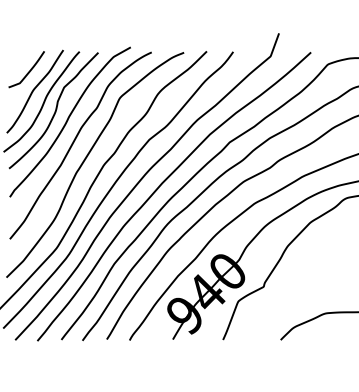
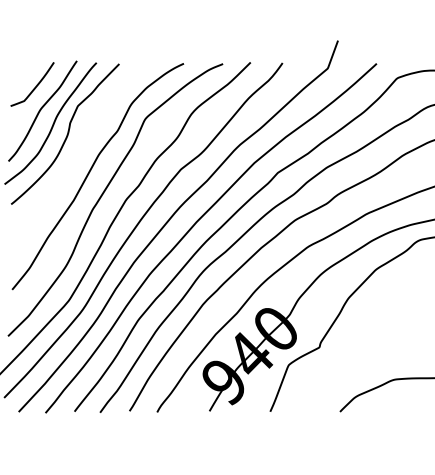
curve: (67, 121) -> (82, 147), removed

